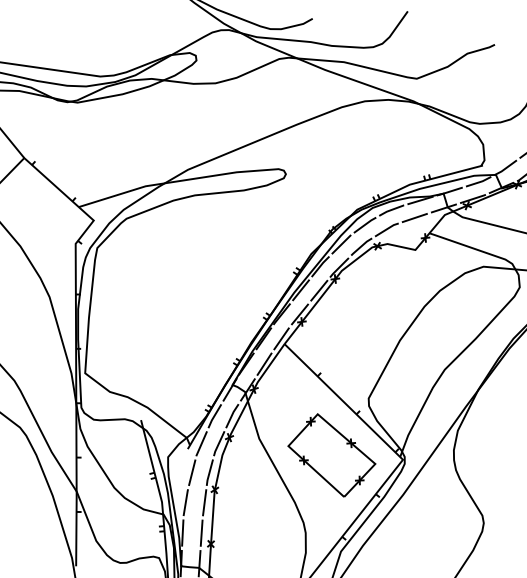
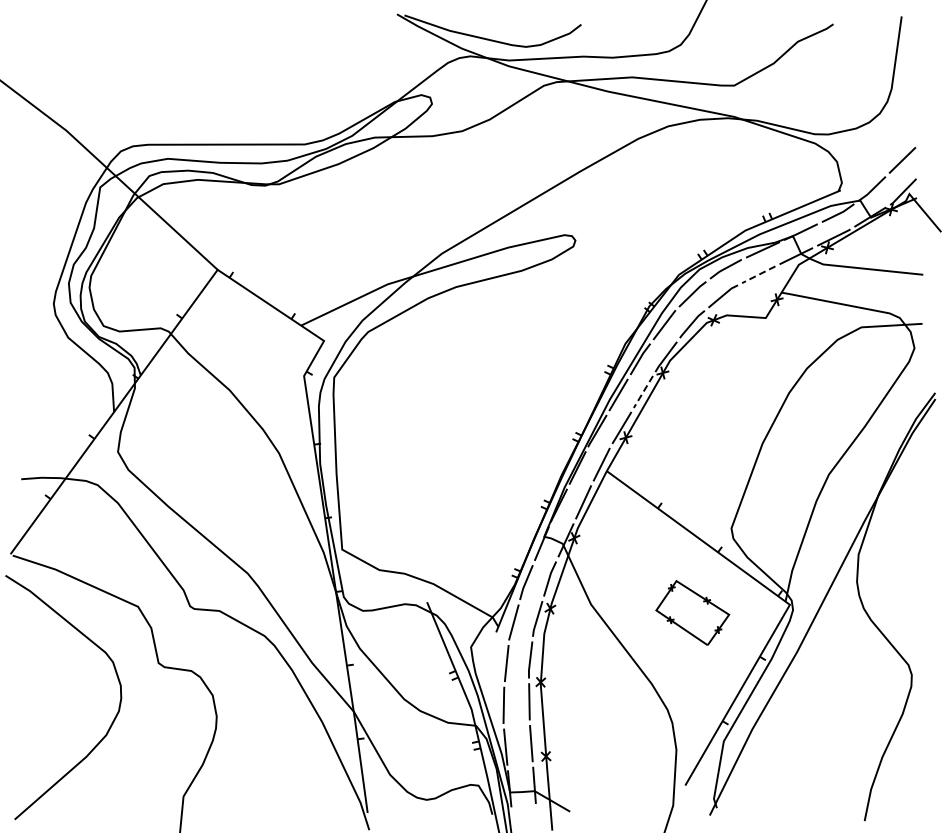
line: (414, 217) -> (758, 274), solid -> dashed
line: (319, 291) -> (643, 392), solid -> dashed
part: (331, 455) -> (692, 612), size x0.6

